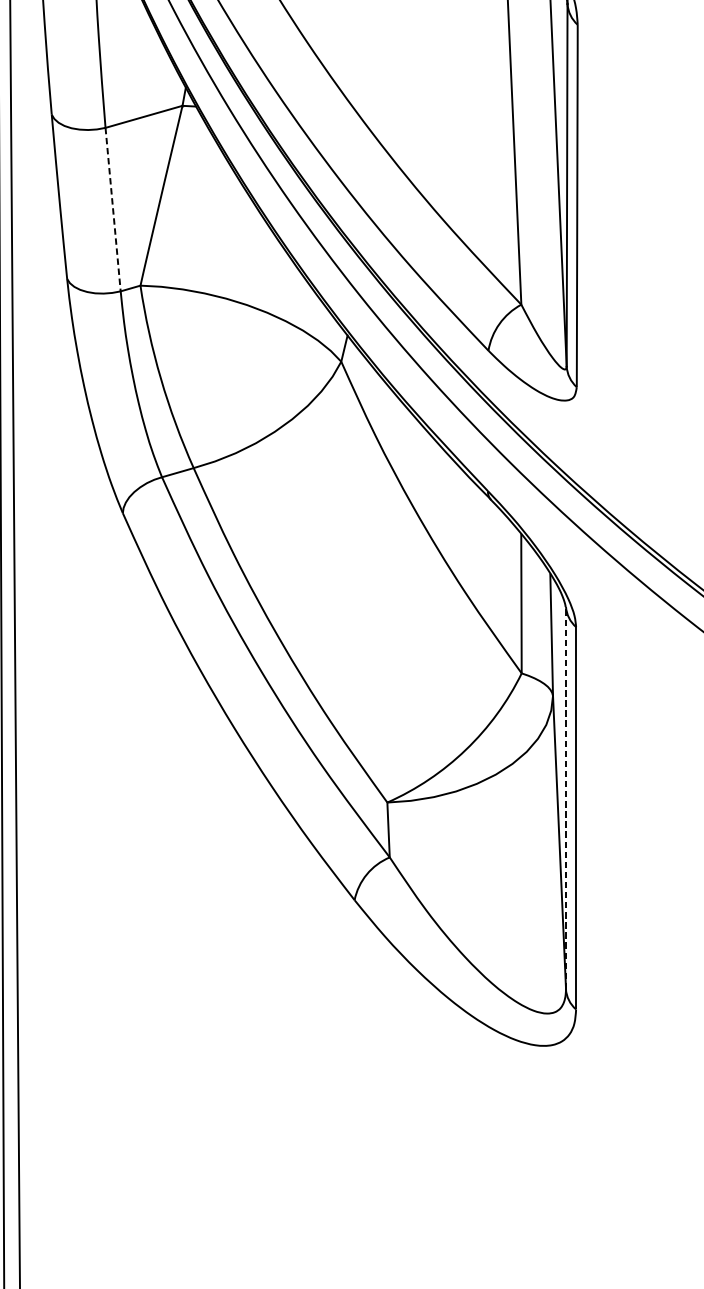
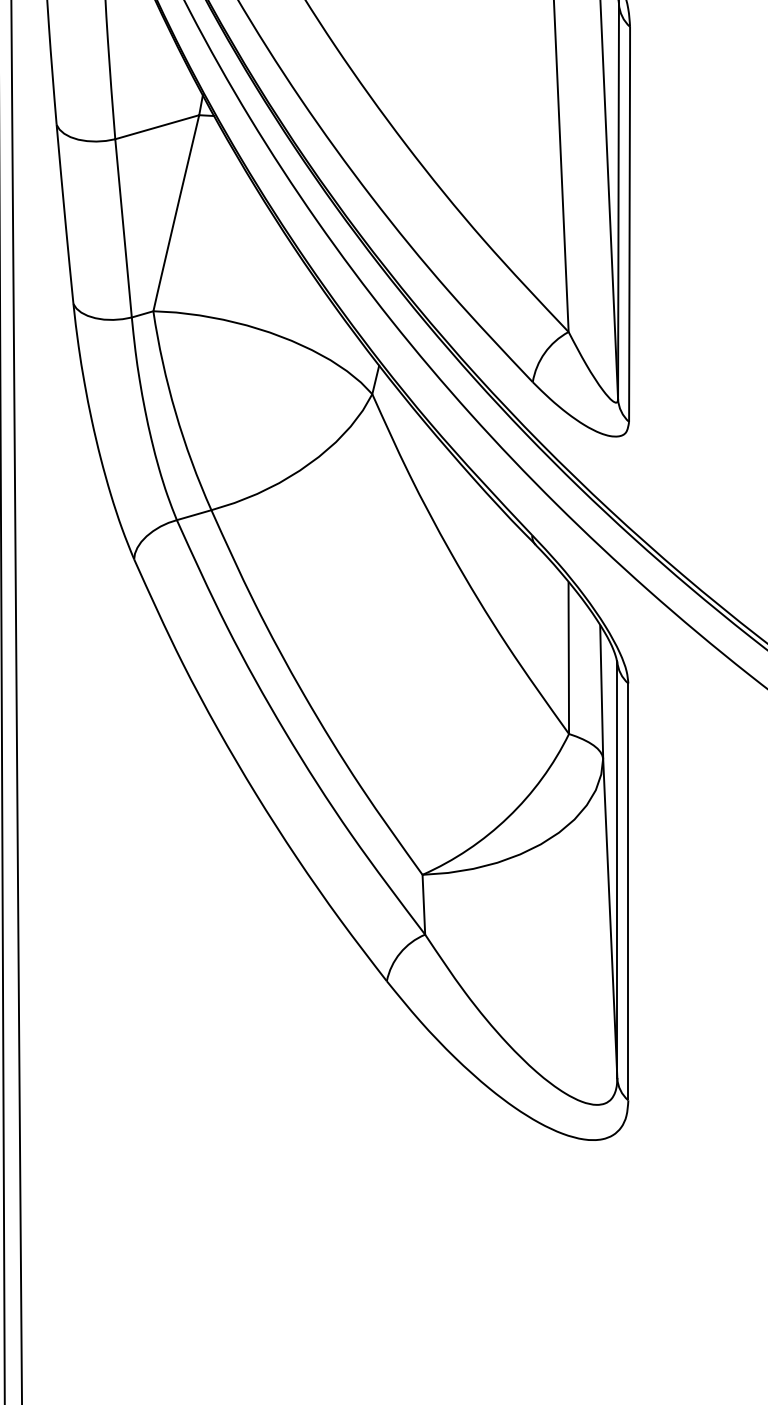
line: (113, 209) -> (123, 228), dashed -> solid
line: (566, 797) -> (617, 869), dashed -> solid

